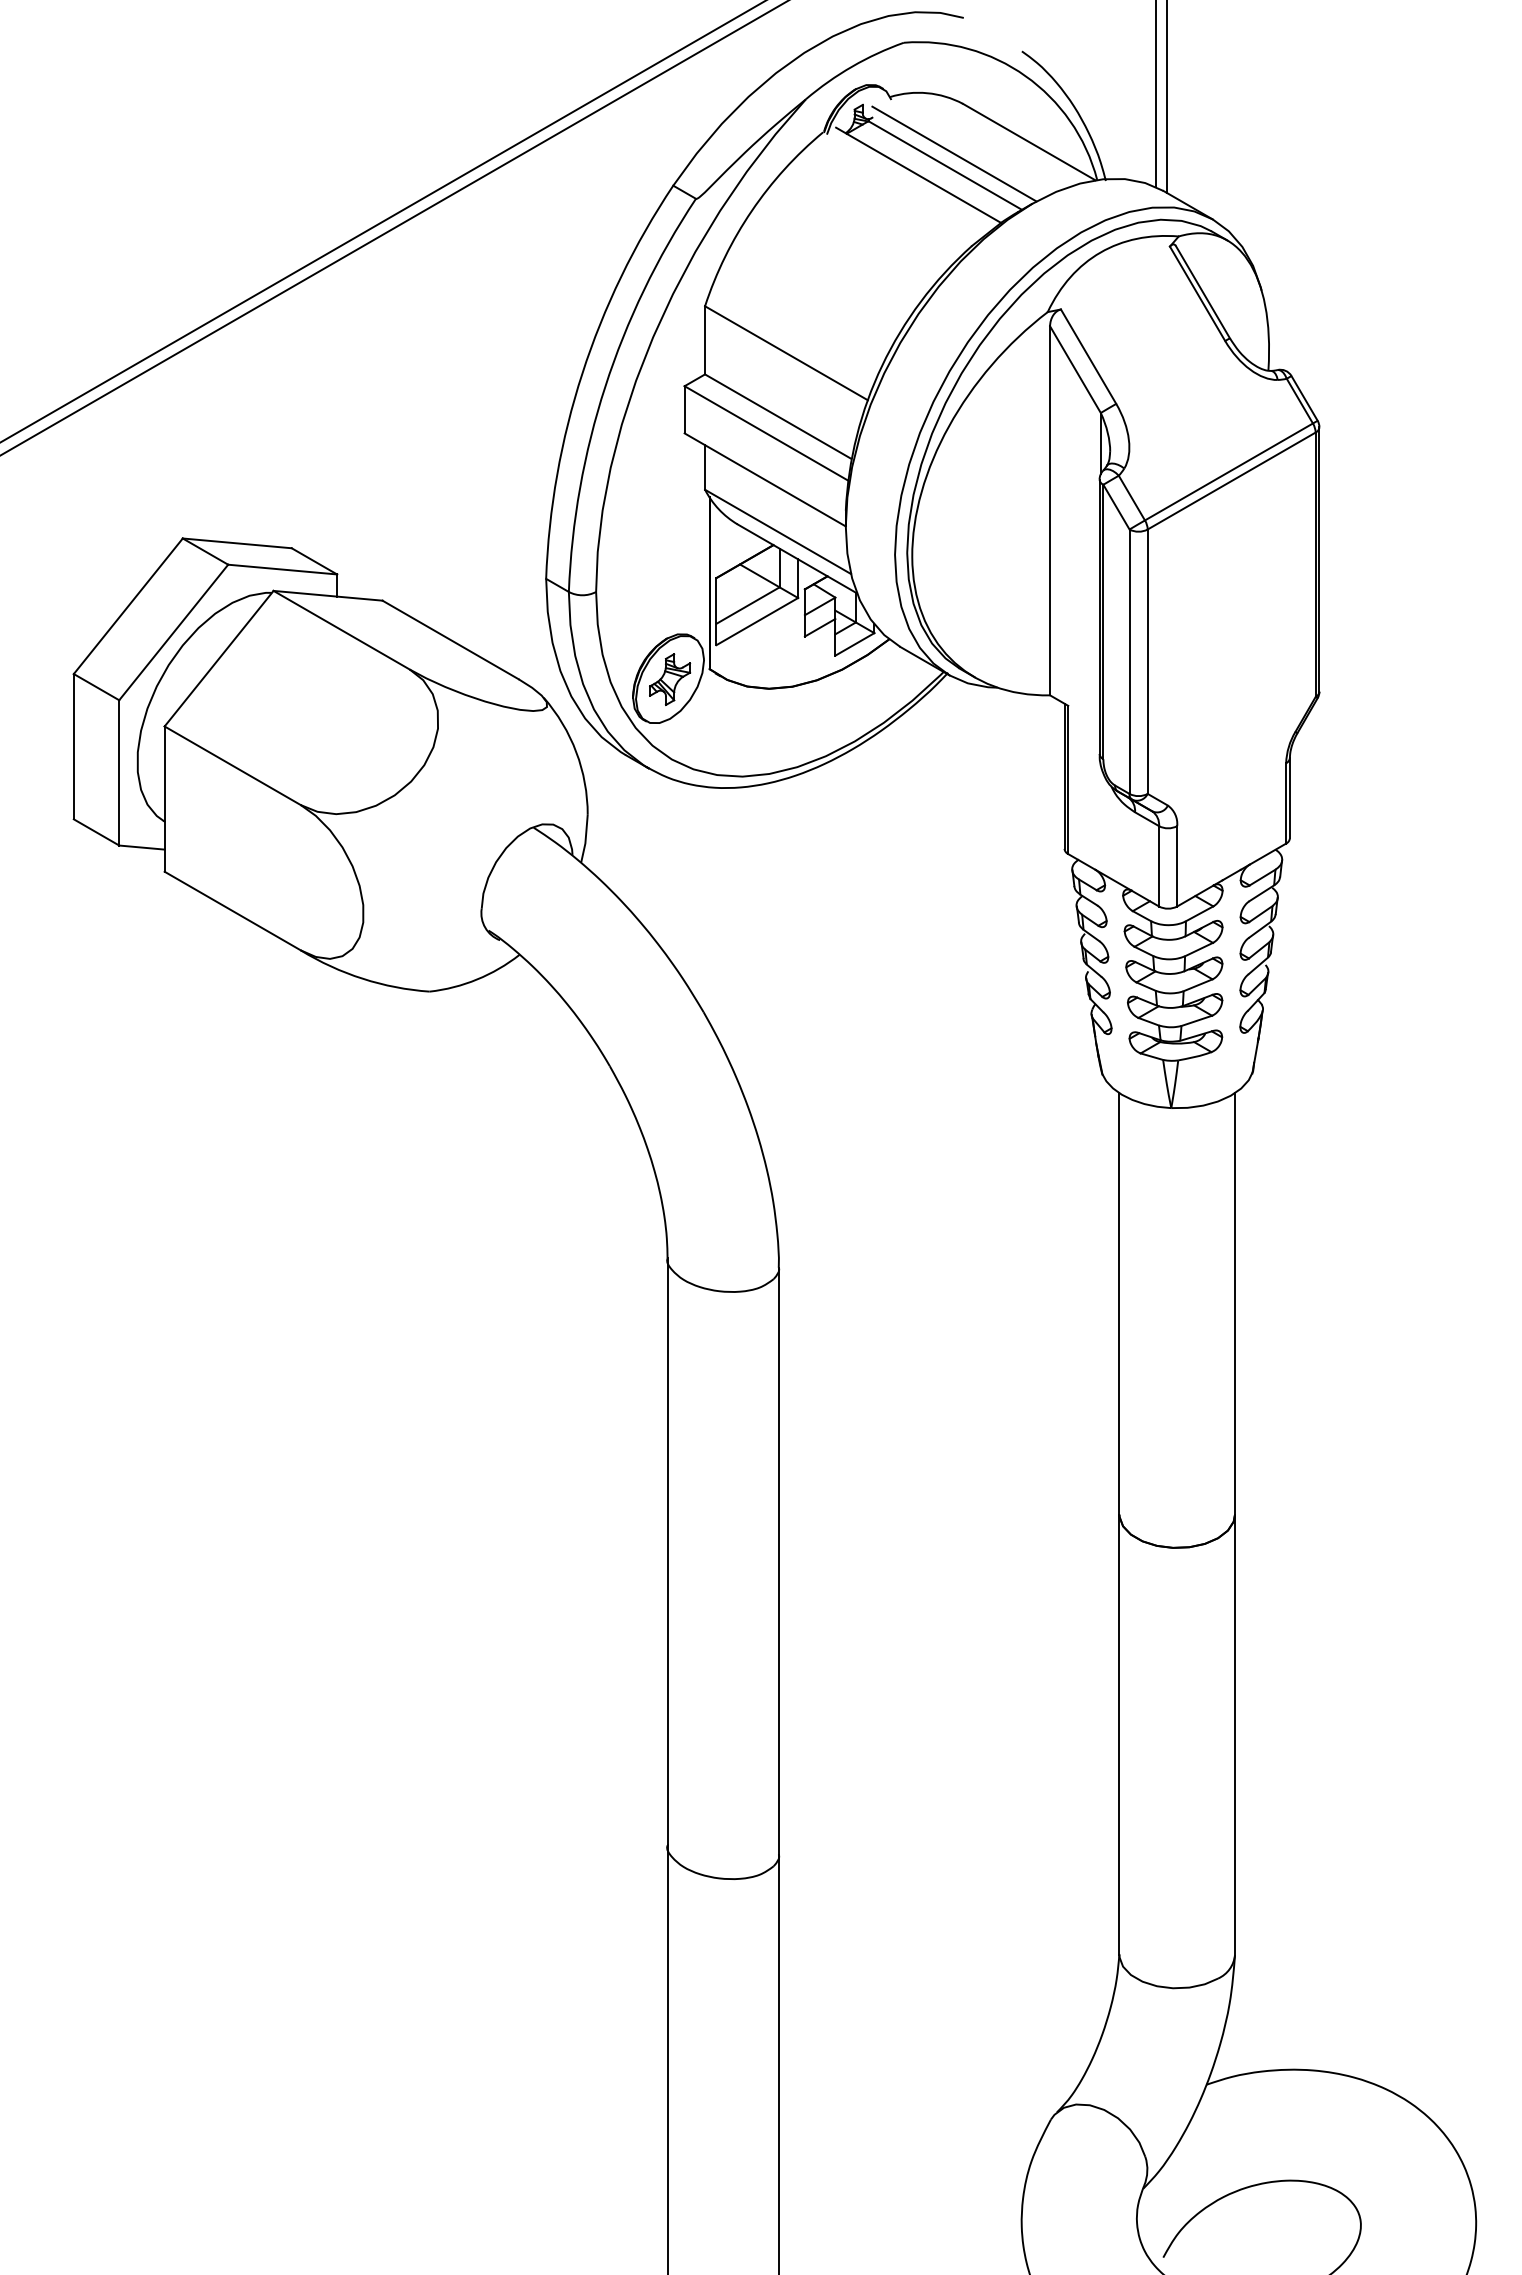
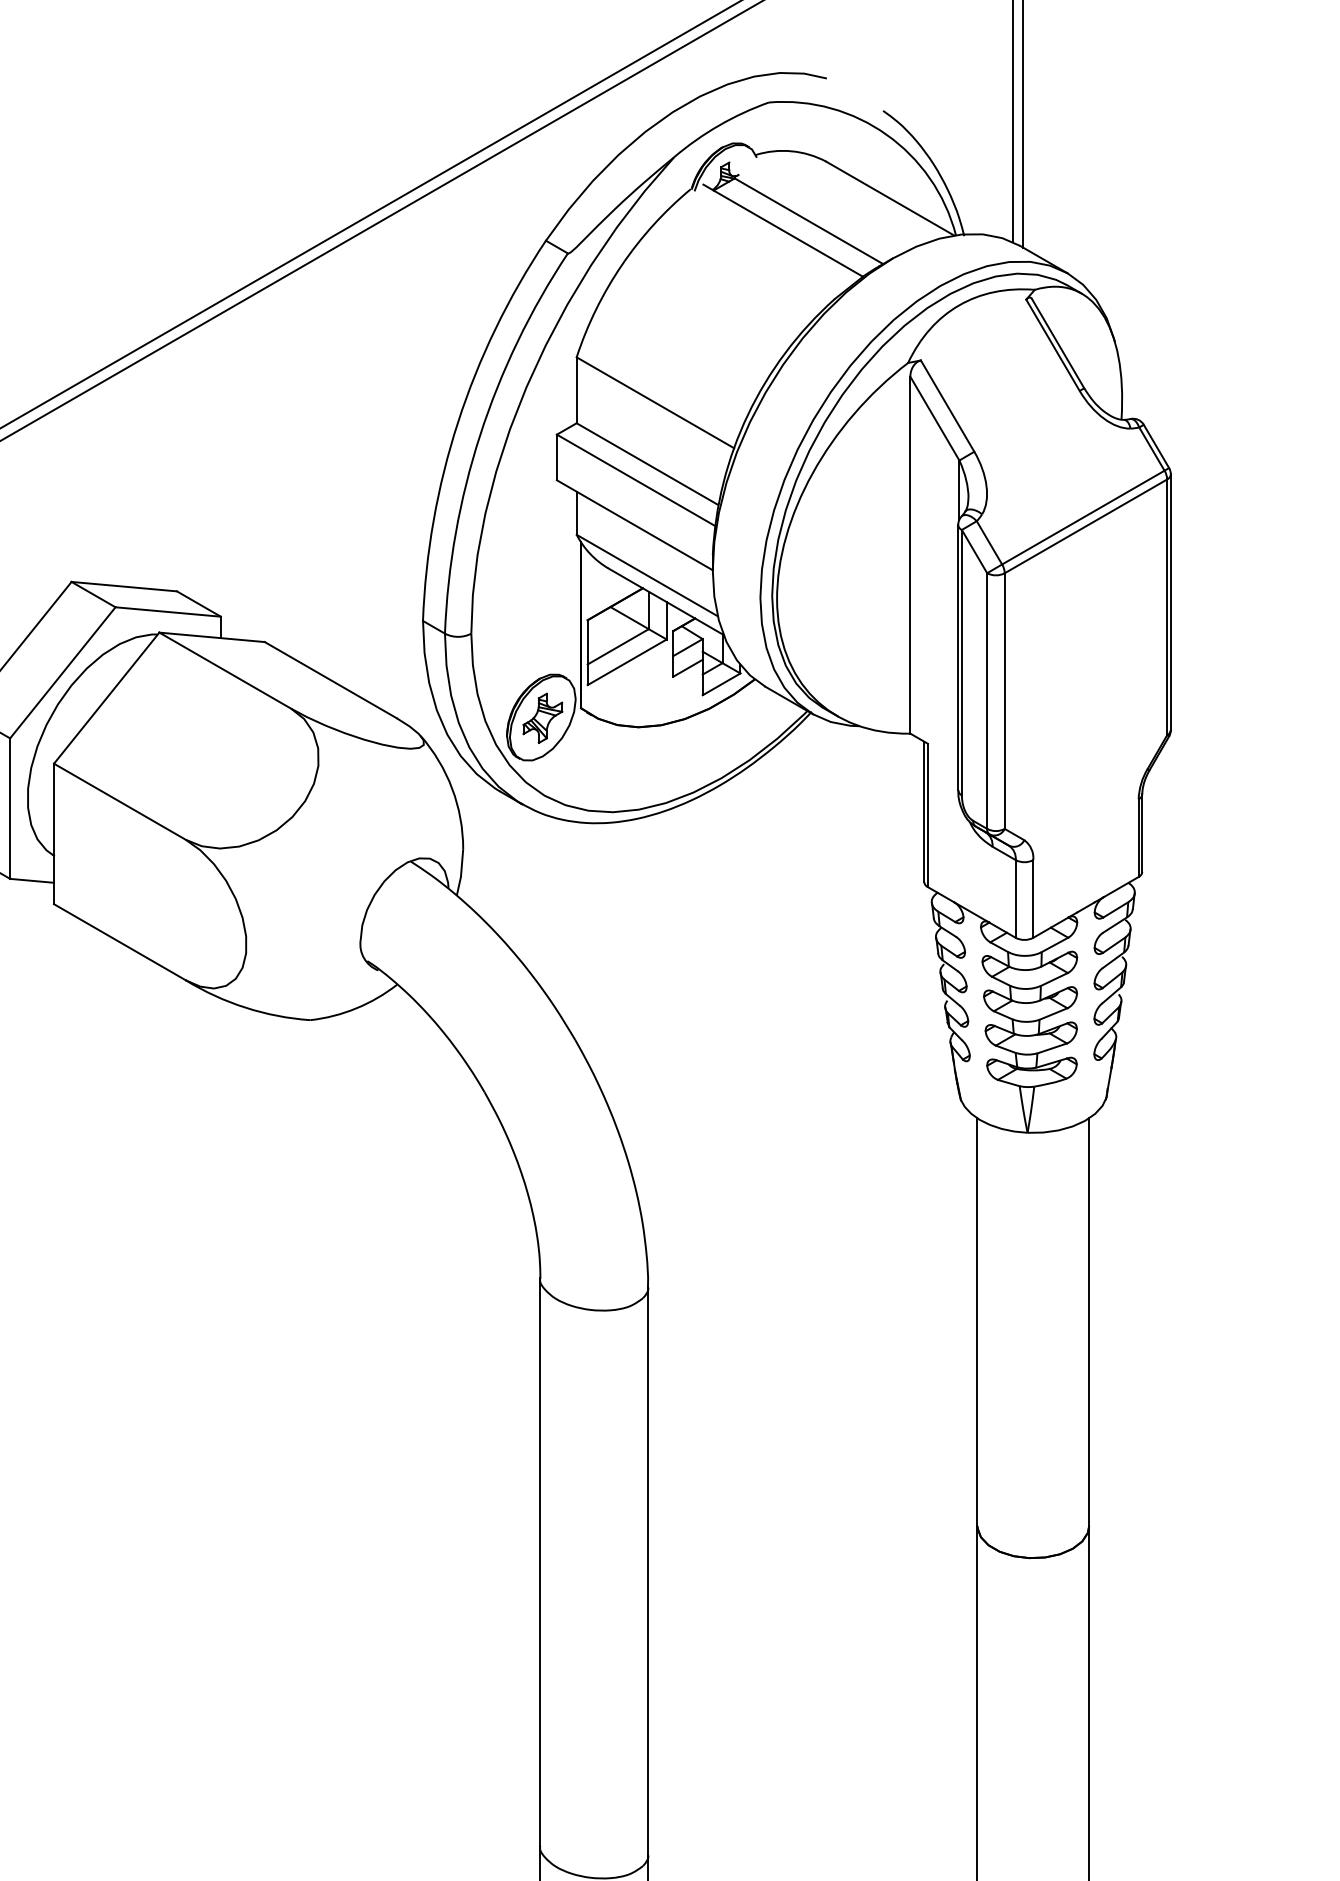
line: (954, 153) -> (817, 209), removed

